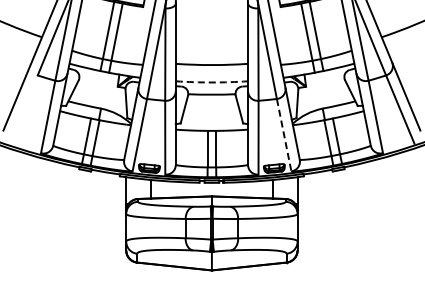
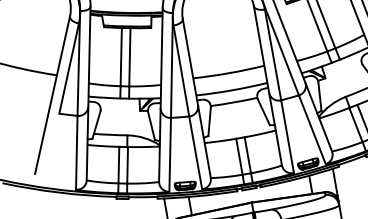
arc: (211, 82) -> (231, 90), dashed -> solid
line: (284, 135) -> (312, 129), dashed -> solid

